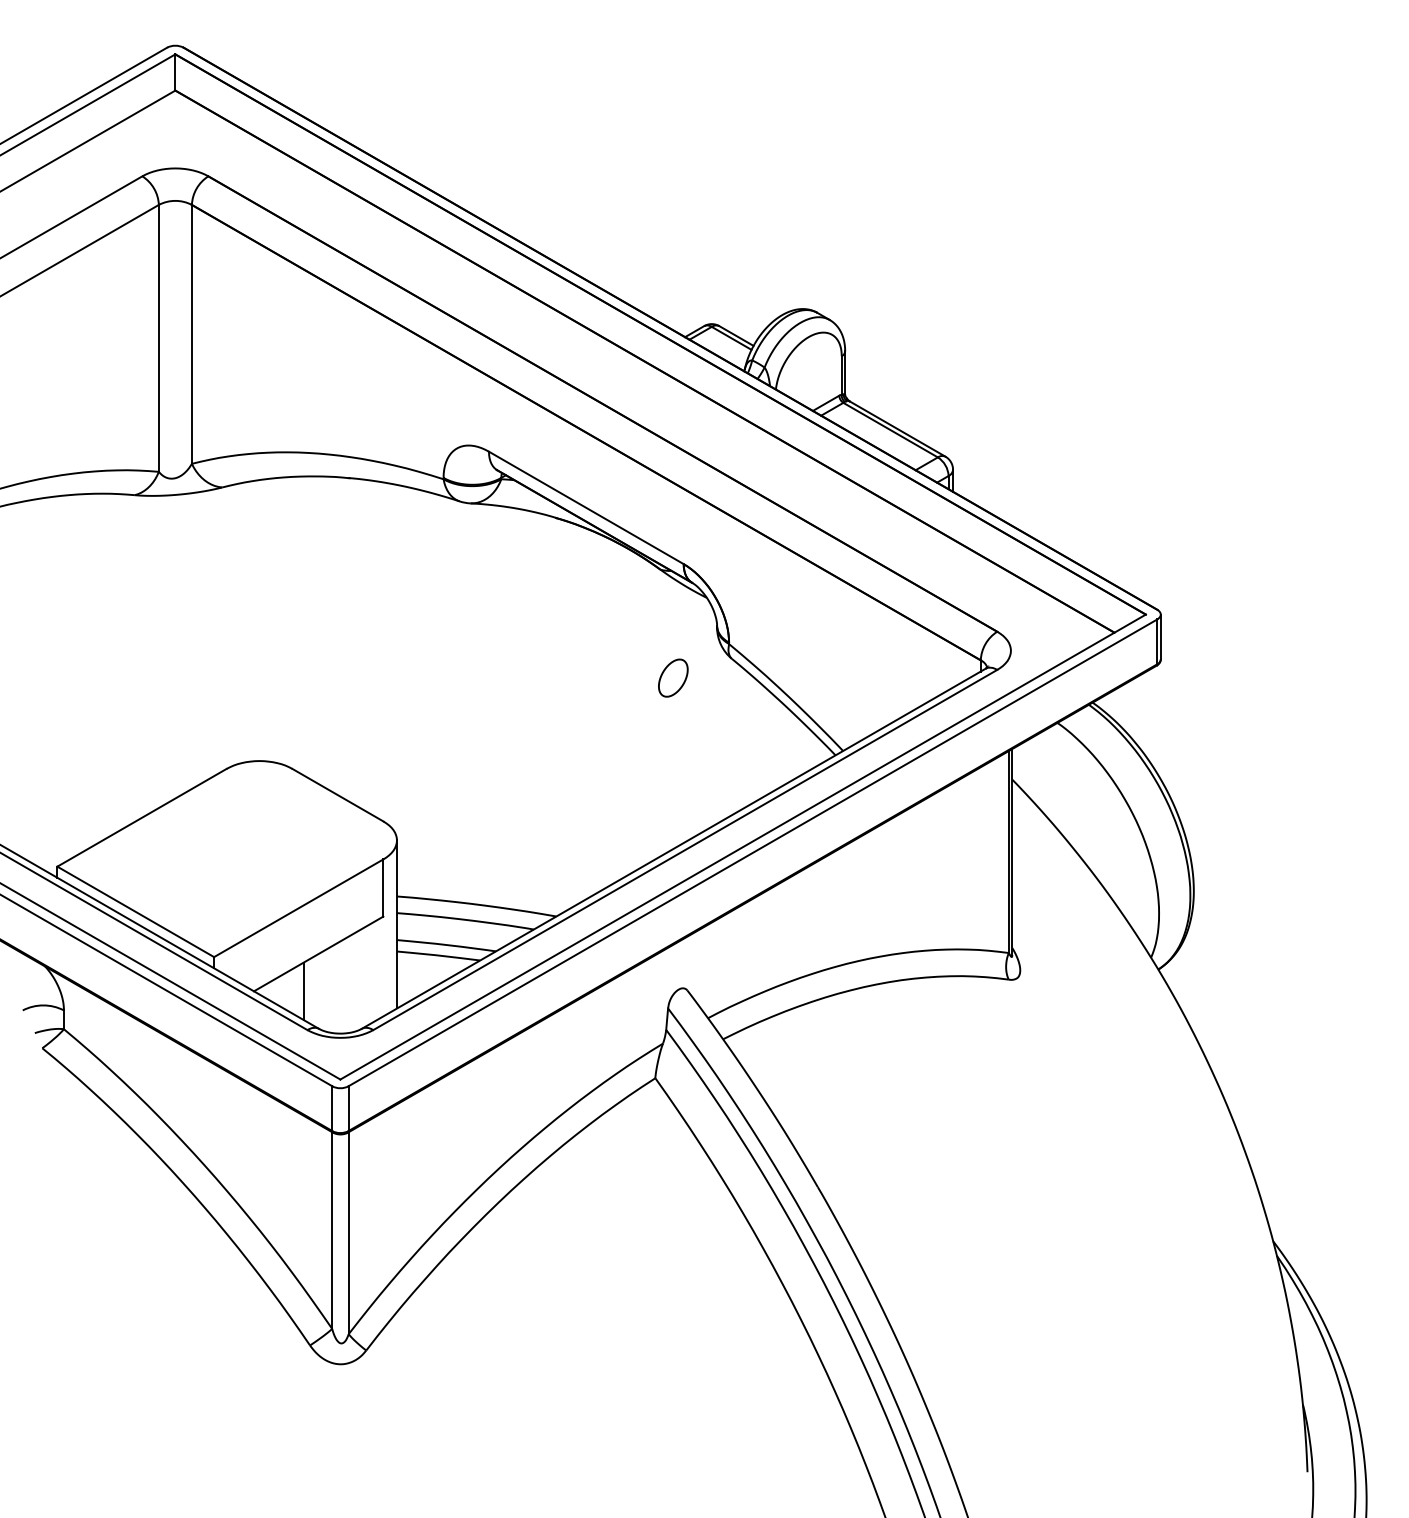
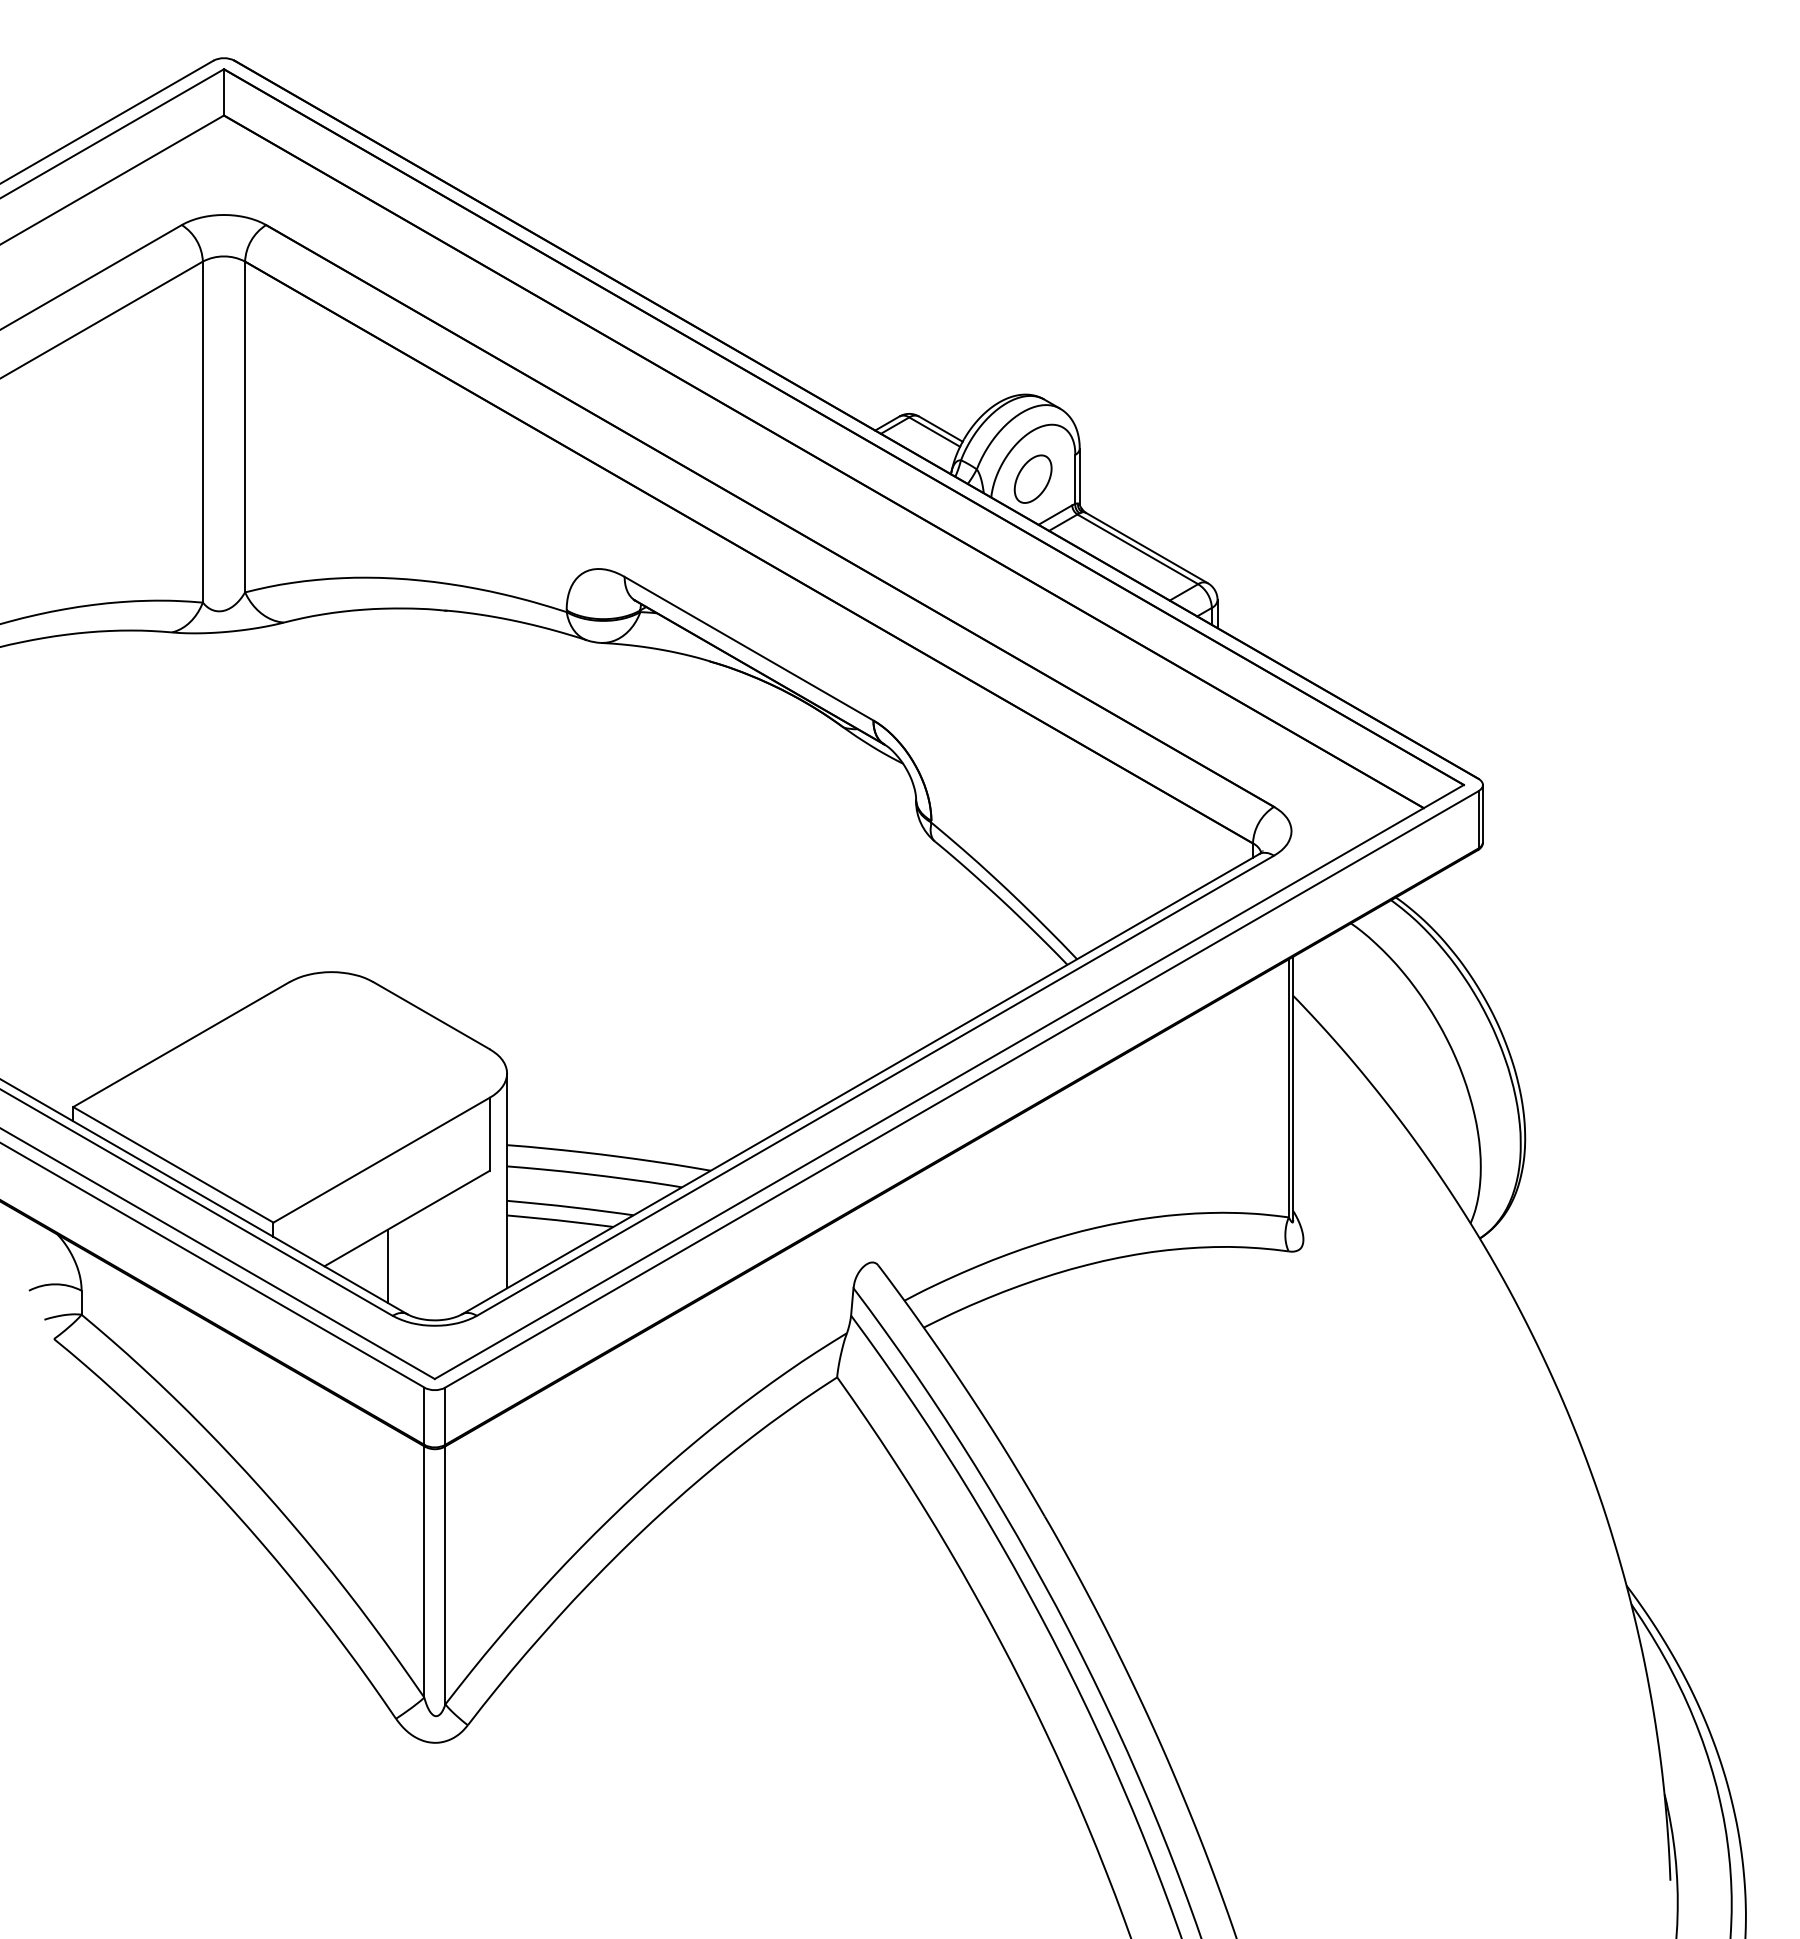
part: (672, 677) -> (1032, 478), moved

